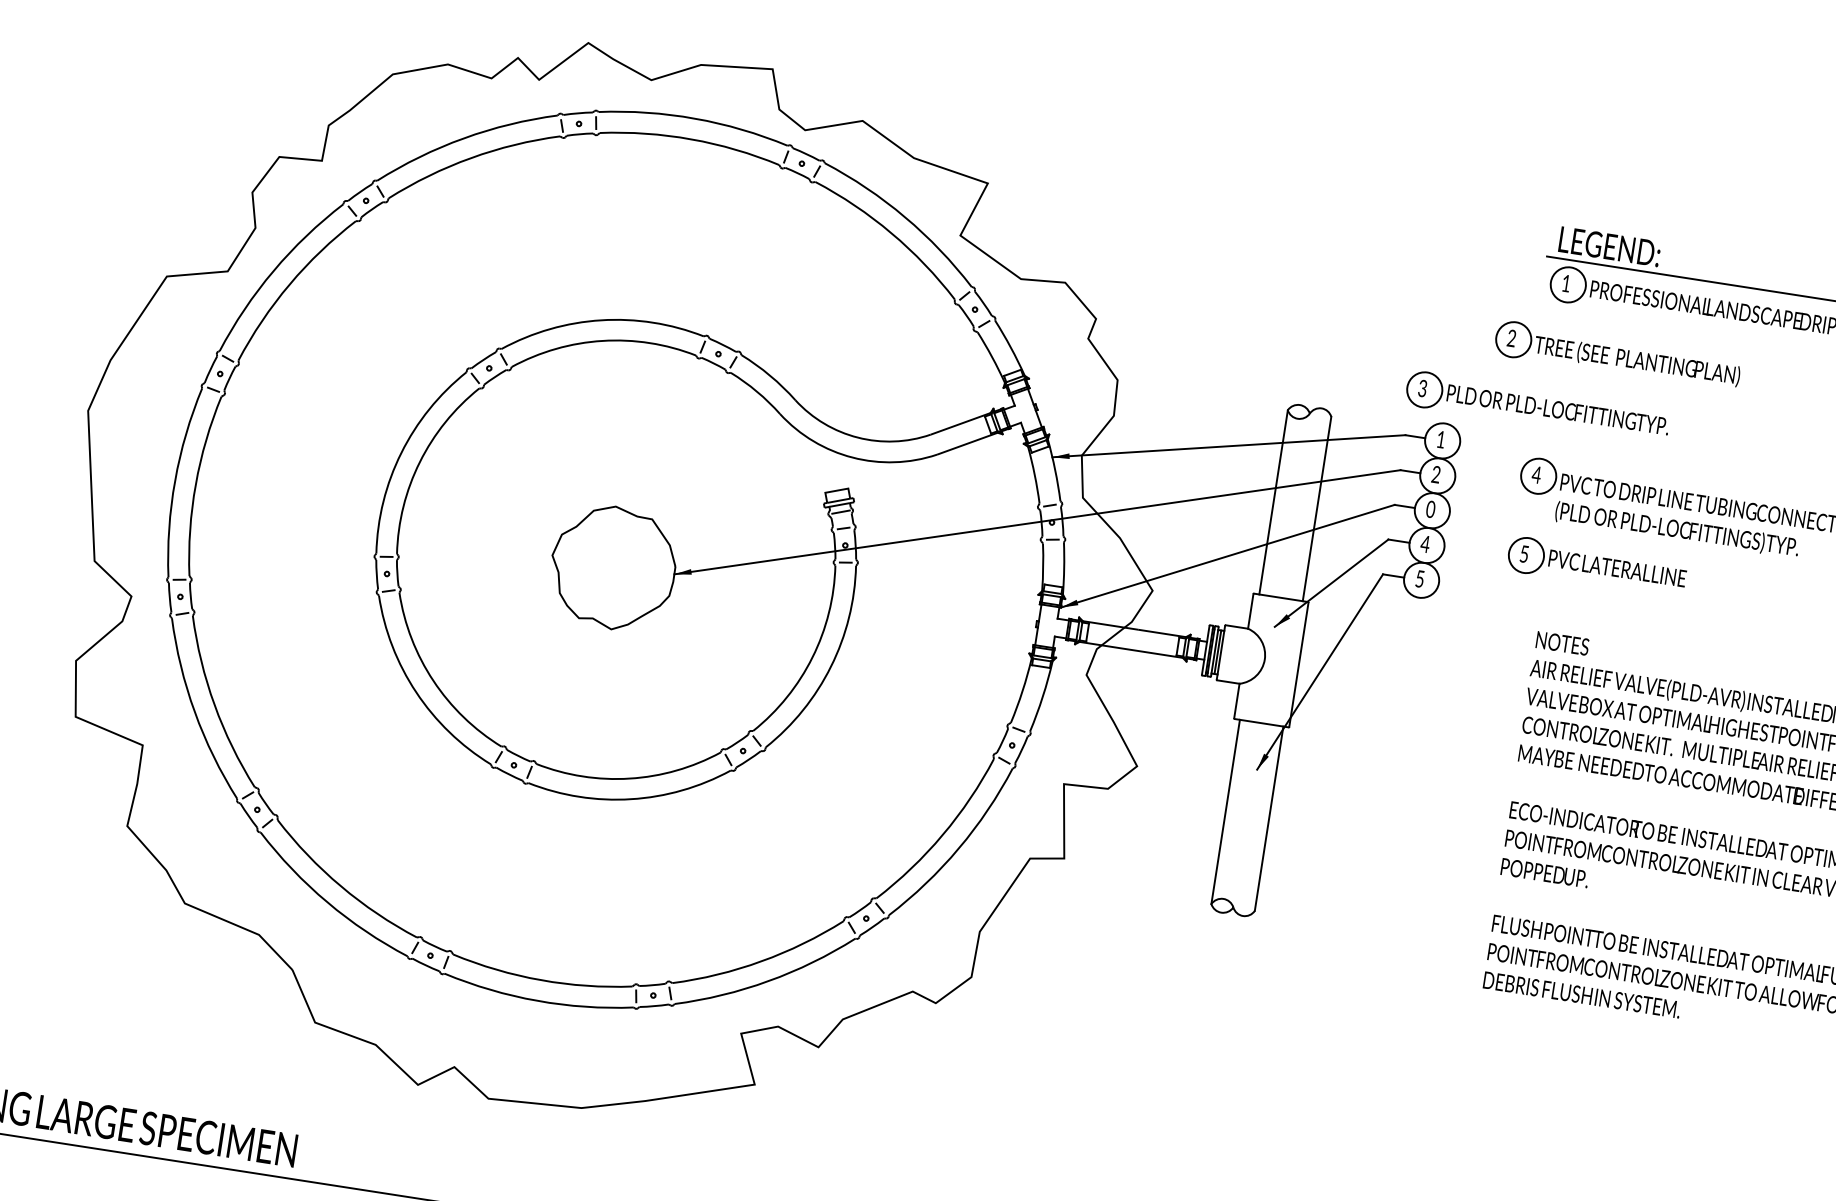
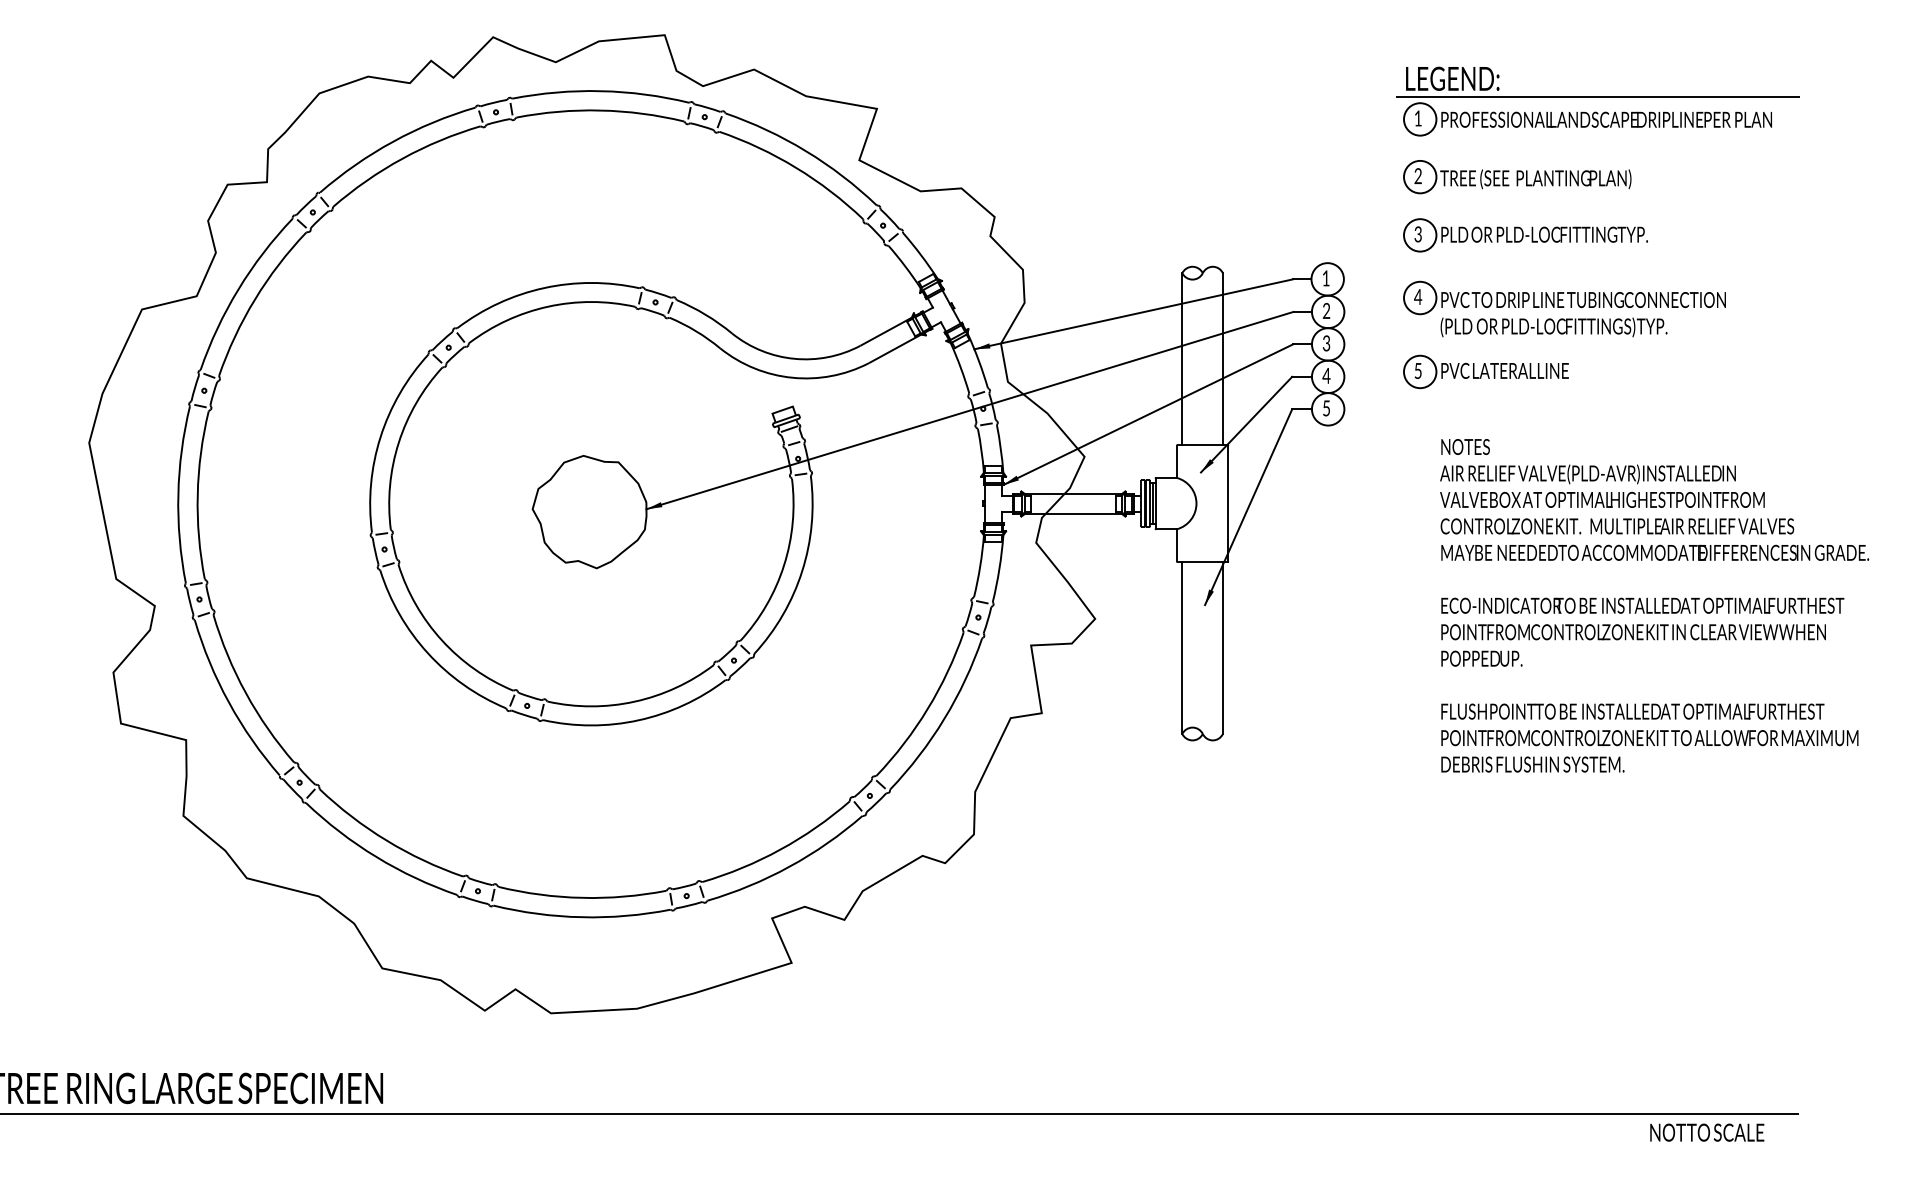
part: (1617, 356) -> (1517, 177), moved
part: (1537, 407) -> (1525, 235), moved
text: (1430, 509) -> (1326, 343), 0 -> 3

